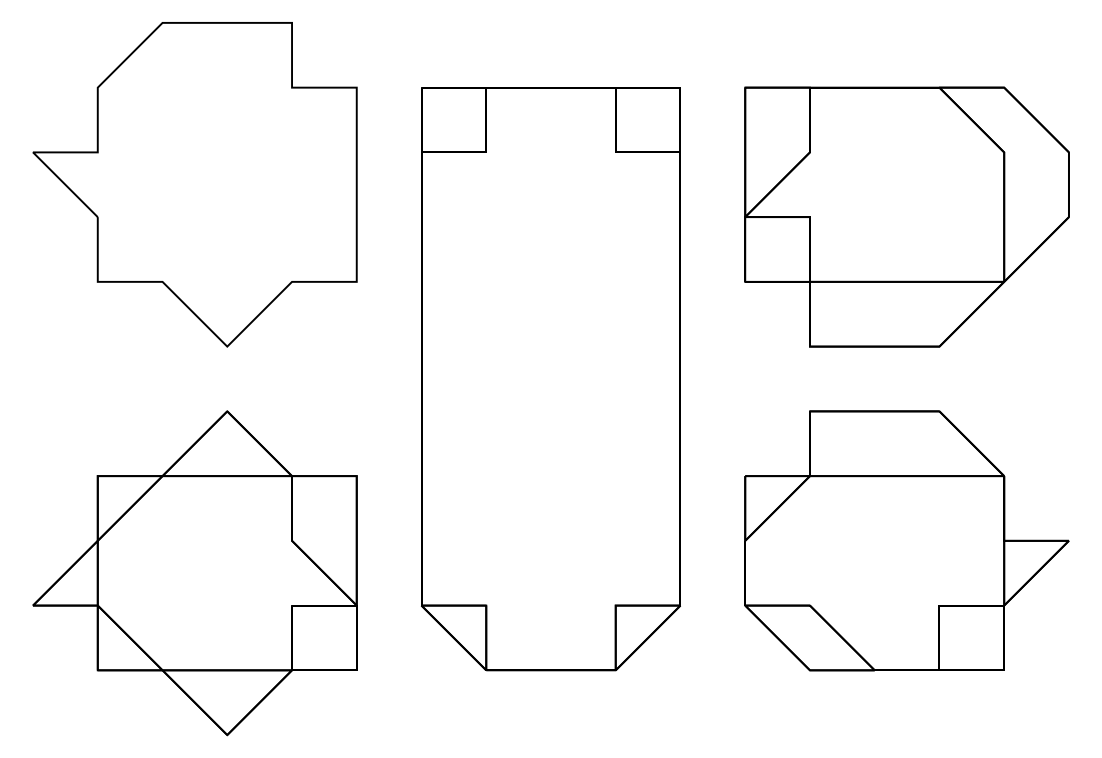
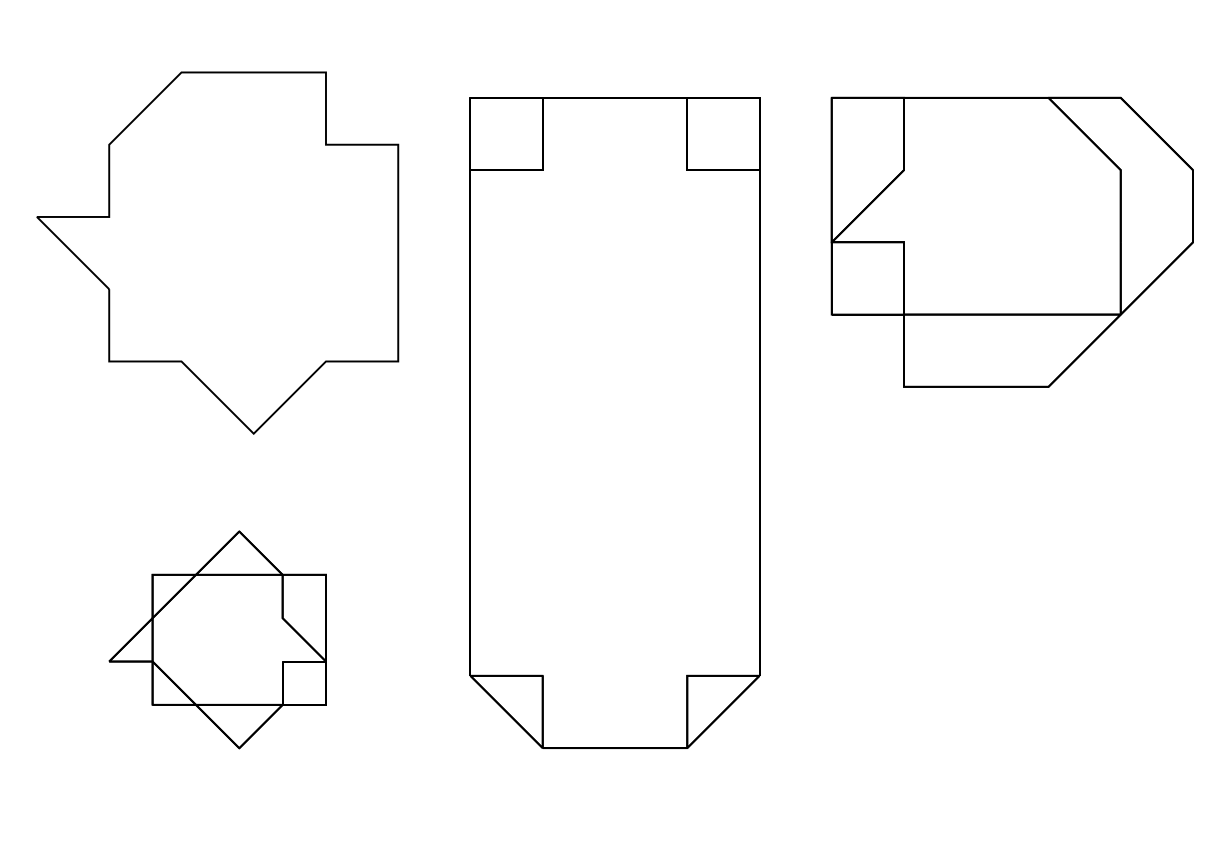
part: (194, 184) -> (217, 252), moved
part: (906, 540) -> (1011, 603), removed
part: (194, 573) -> (217, 640), size x0.6

